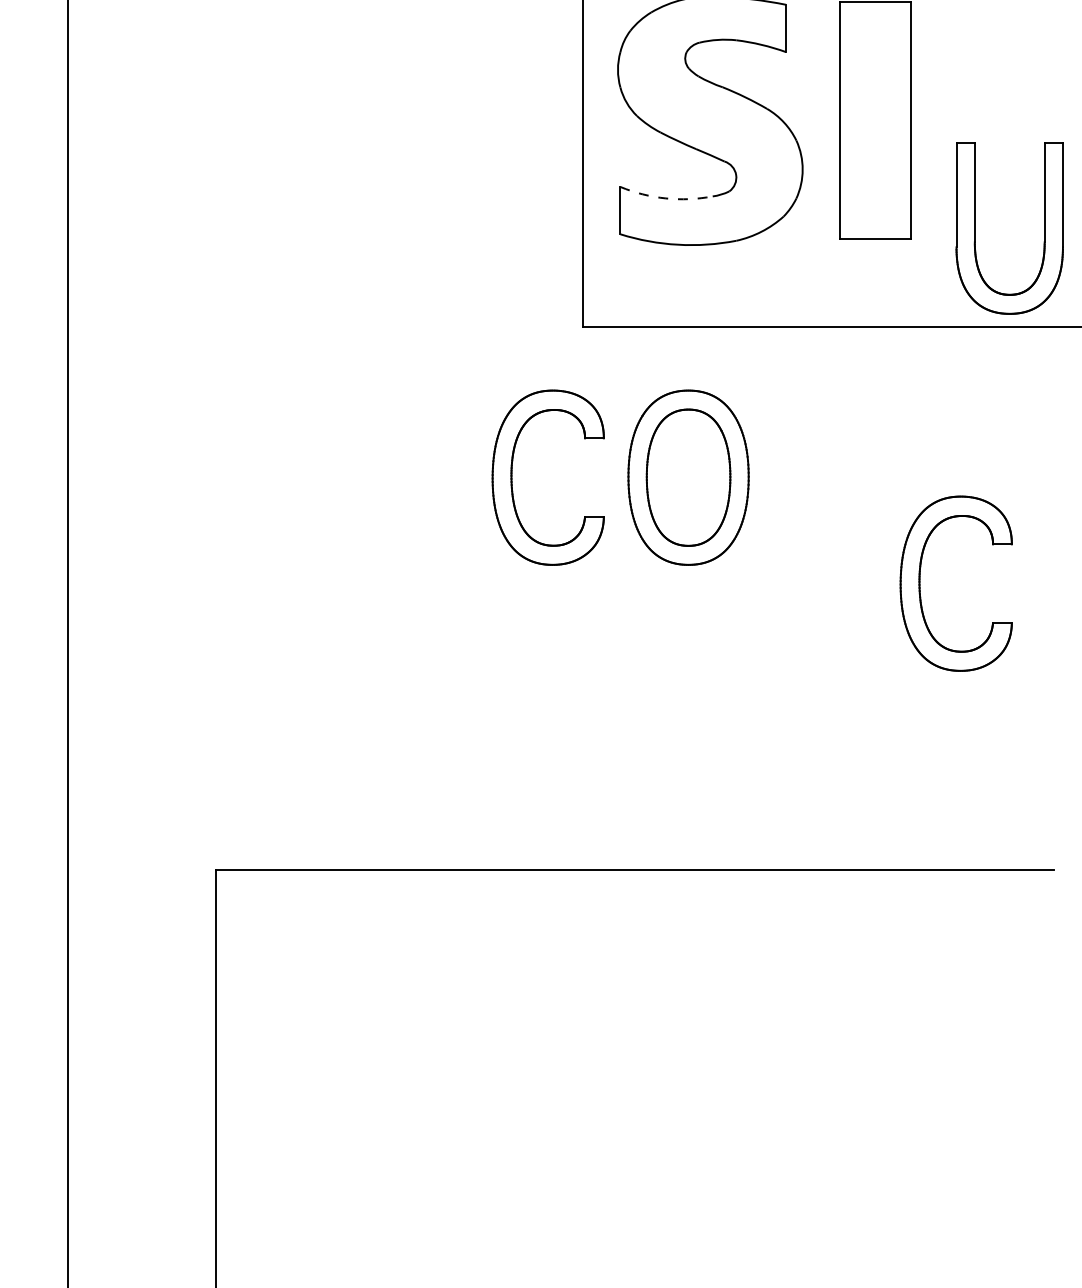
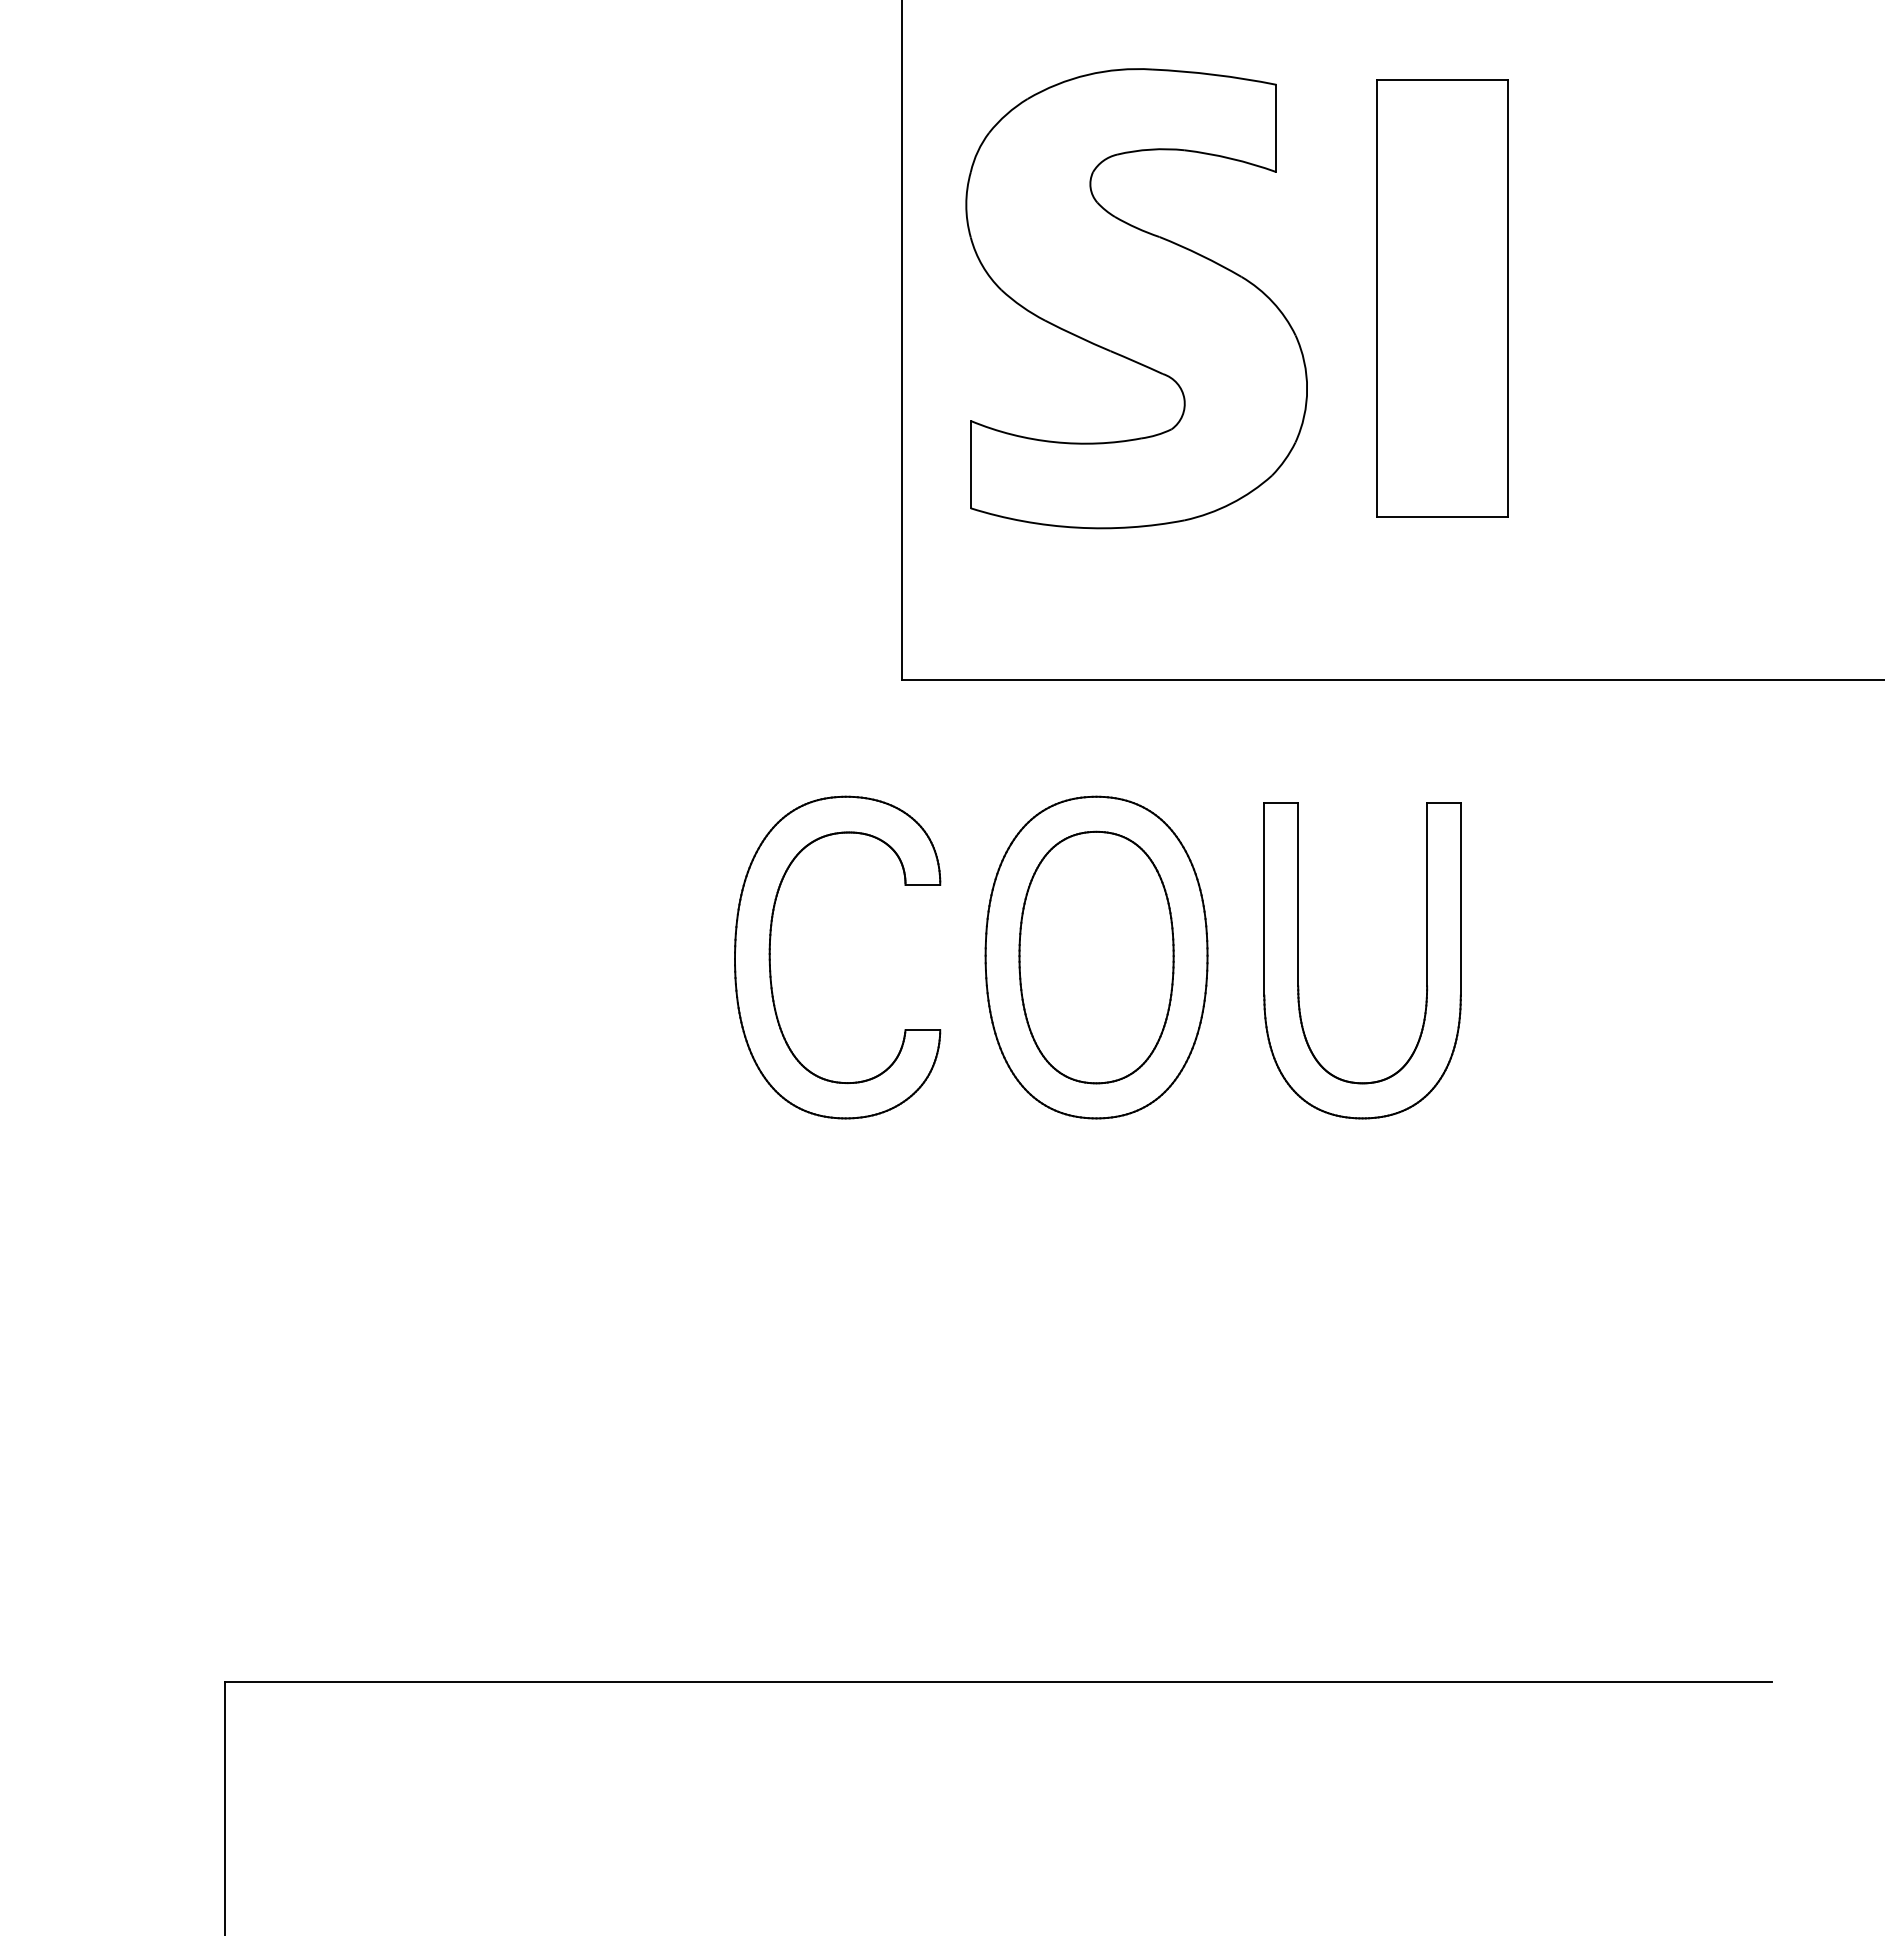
arc: (665, 198) -> (1053, 442), dashed -> solid
part: (975, 228) -> (1299, 960), moved
part: (920, 583) -> (1524, 1152), removed

